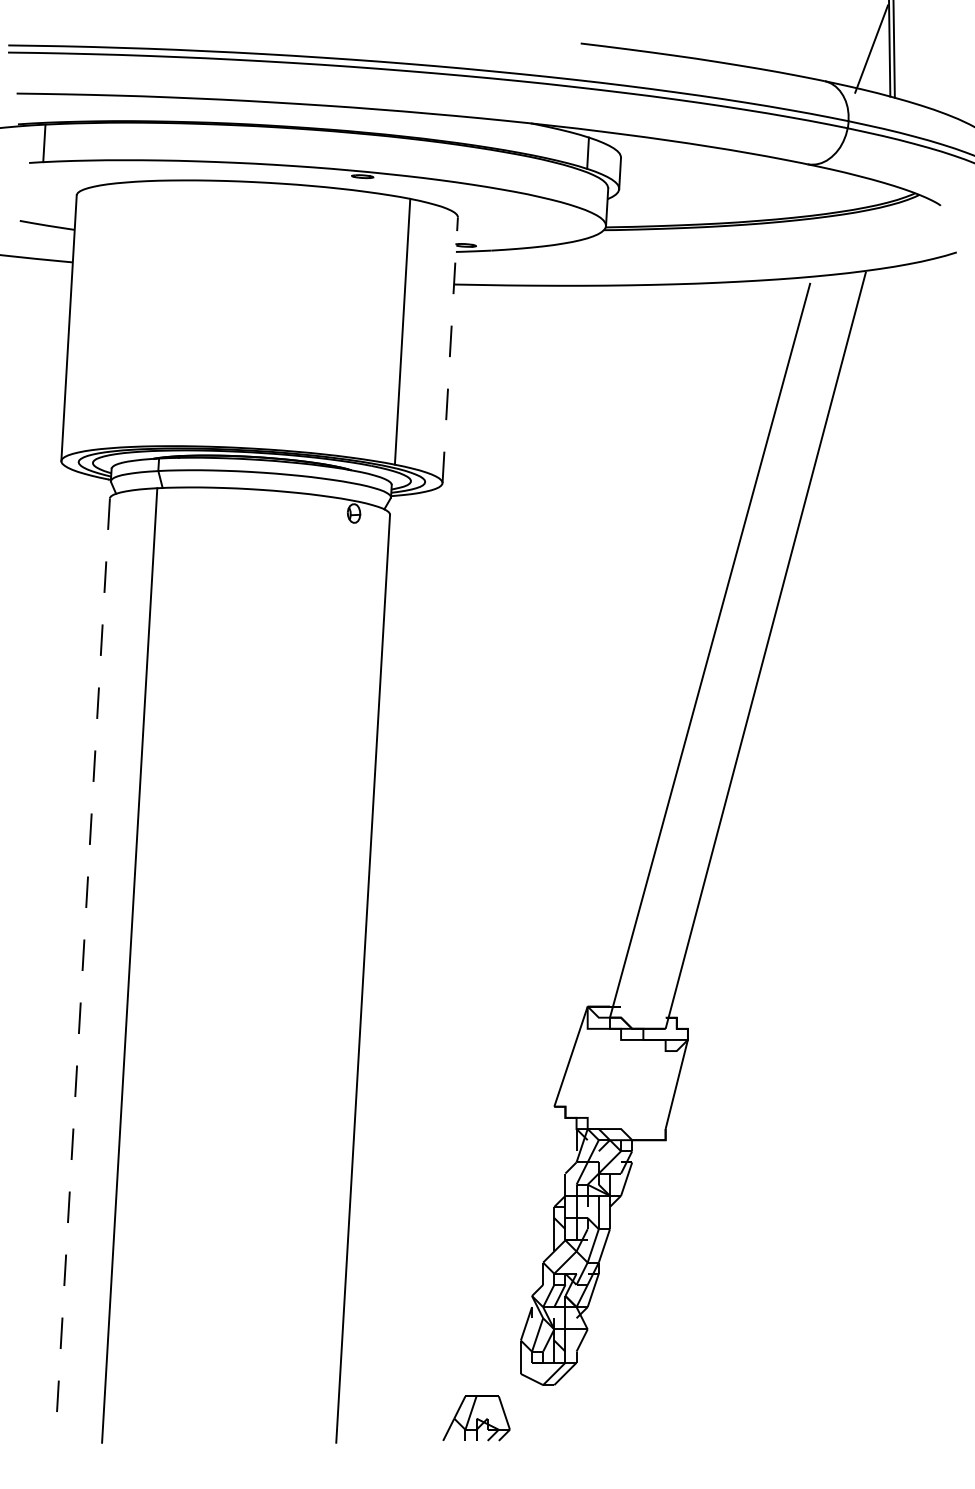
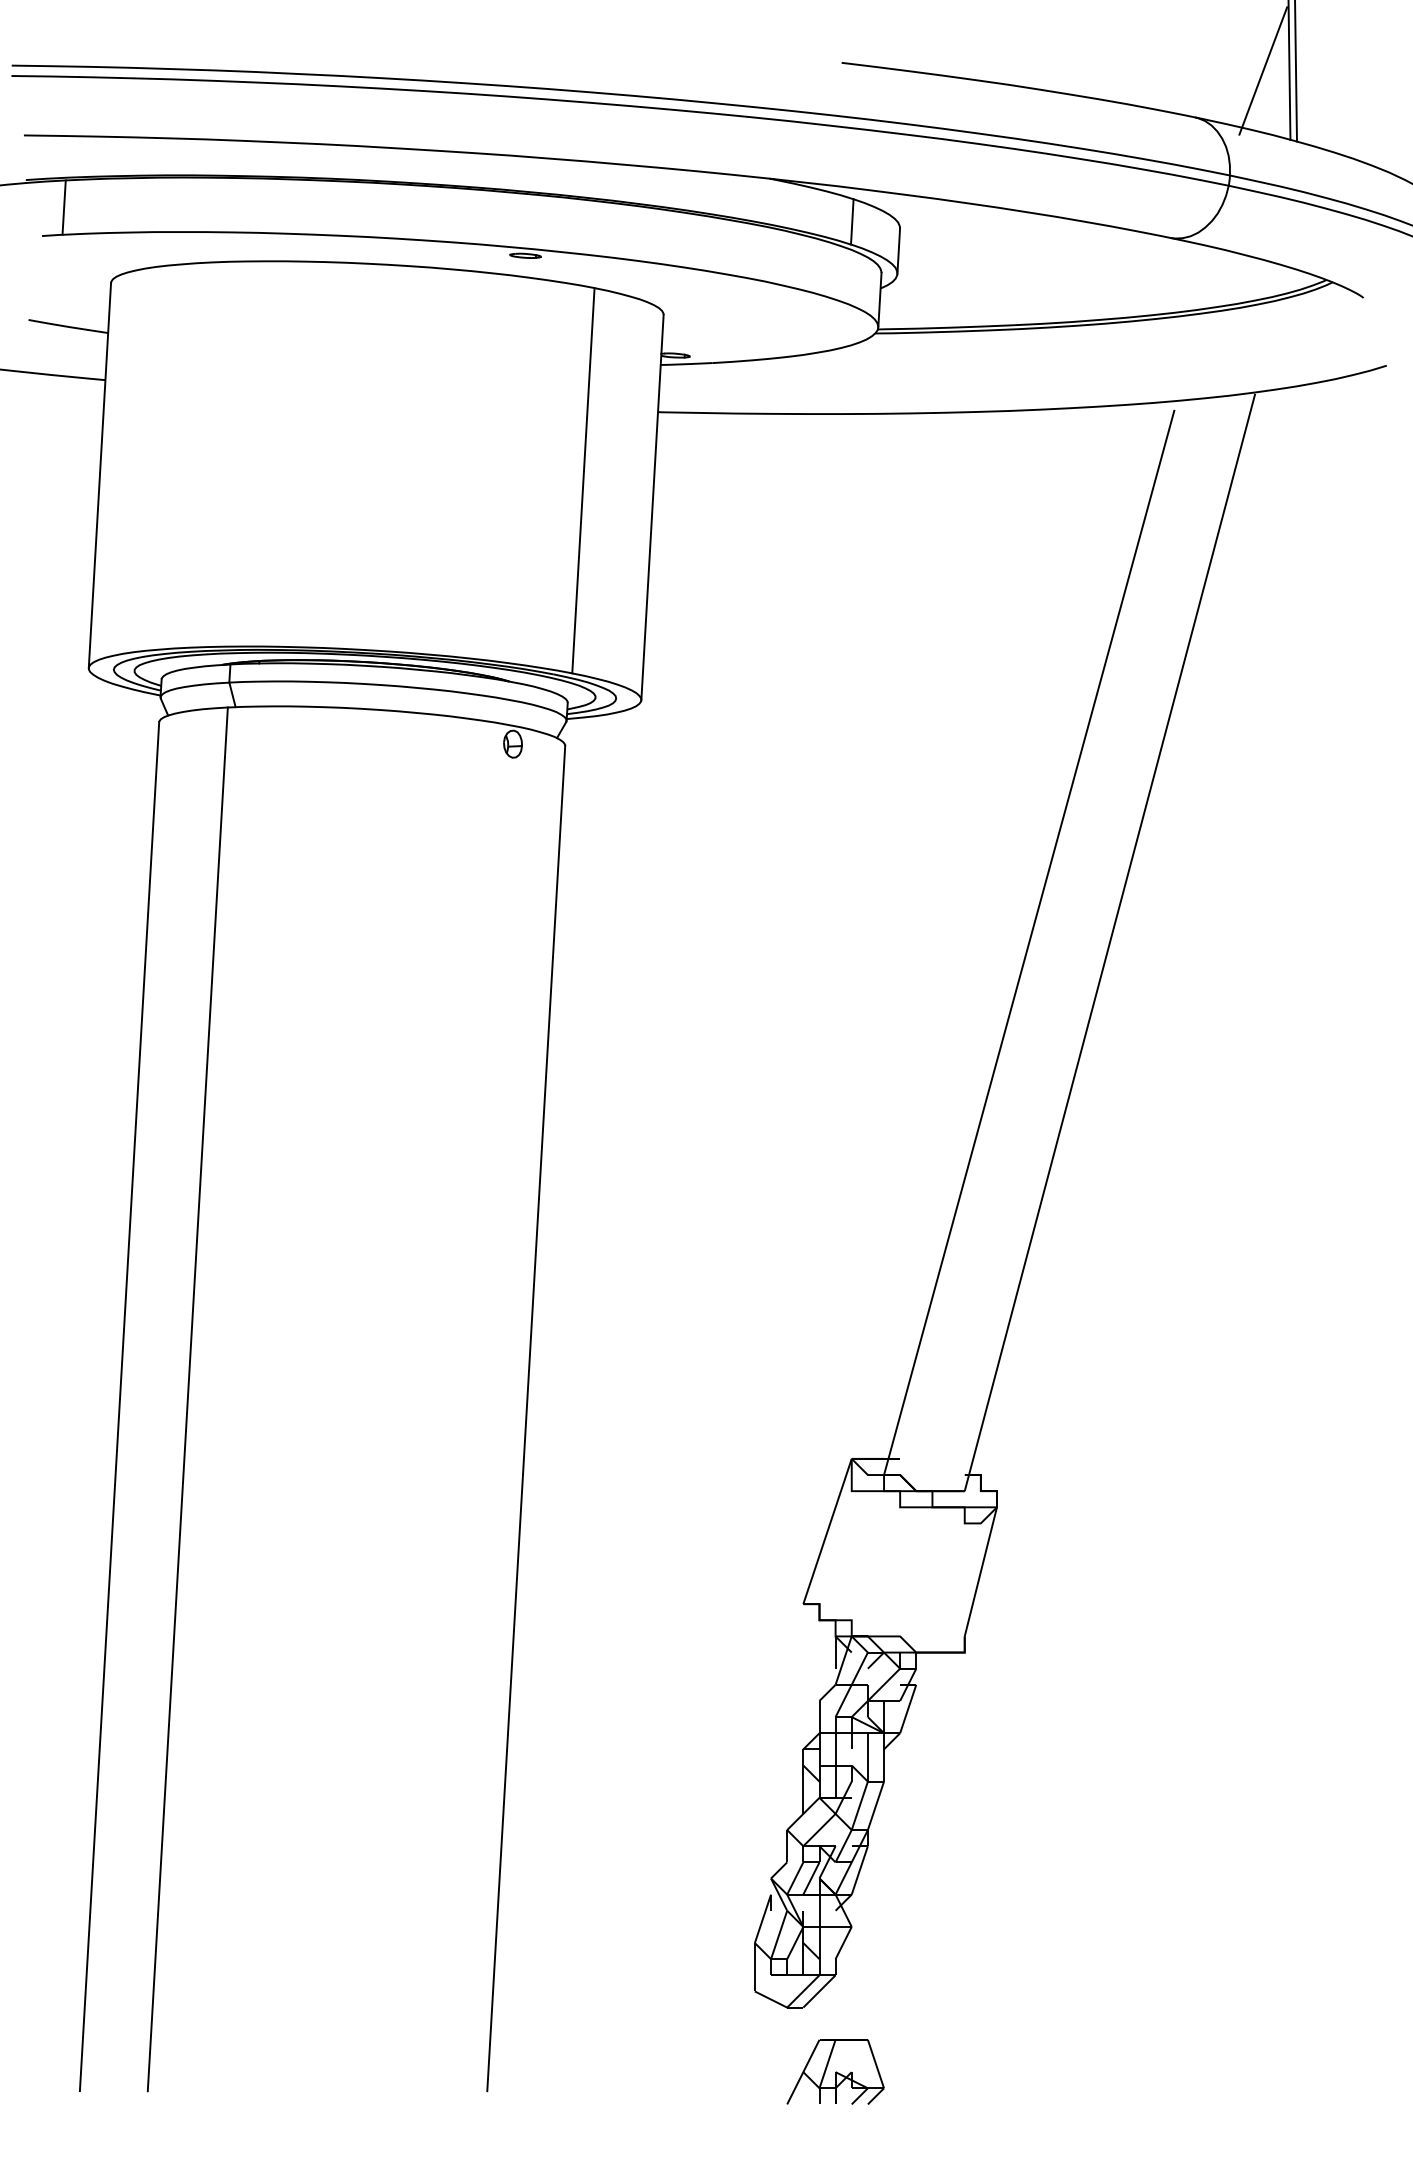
line: (450, 349) -> (652, 506), dashed -> solid
line: (82, 970) -> (119, 1406), dashed -> solid
part: (476, 1418) -> (835, 2071), moved

